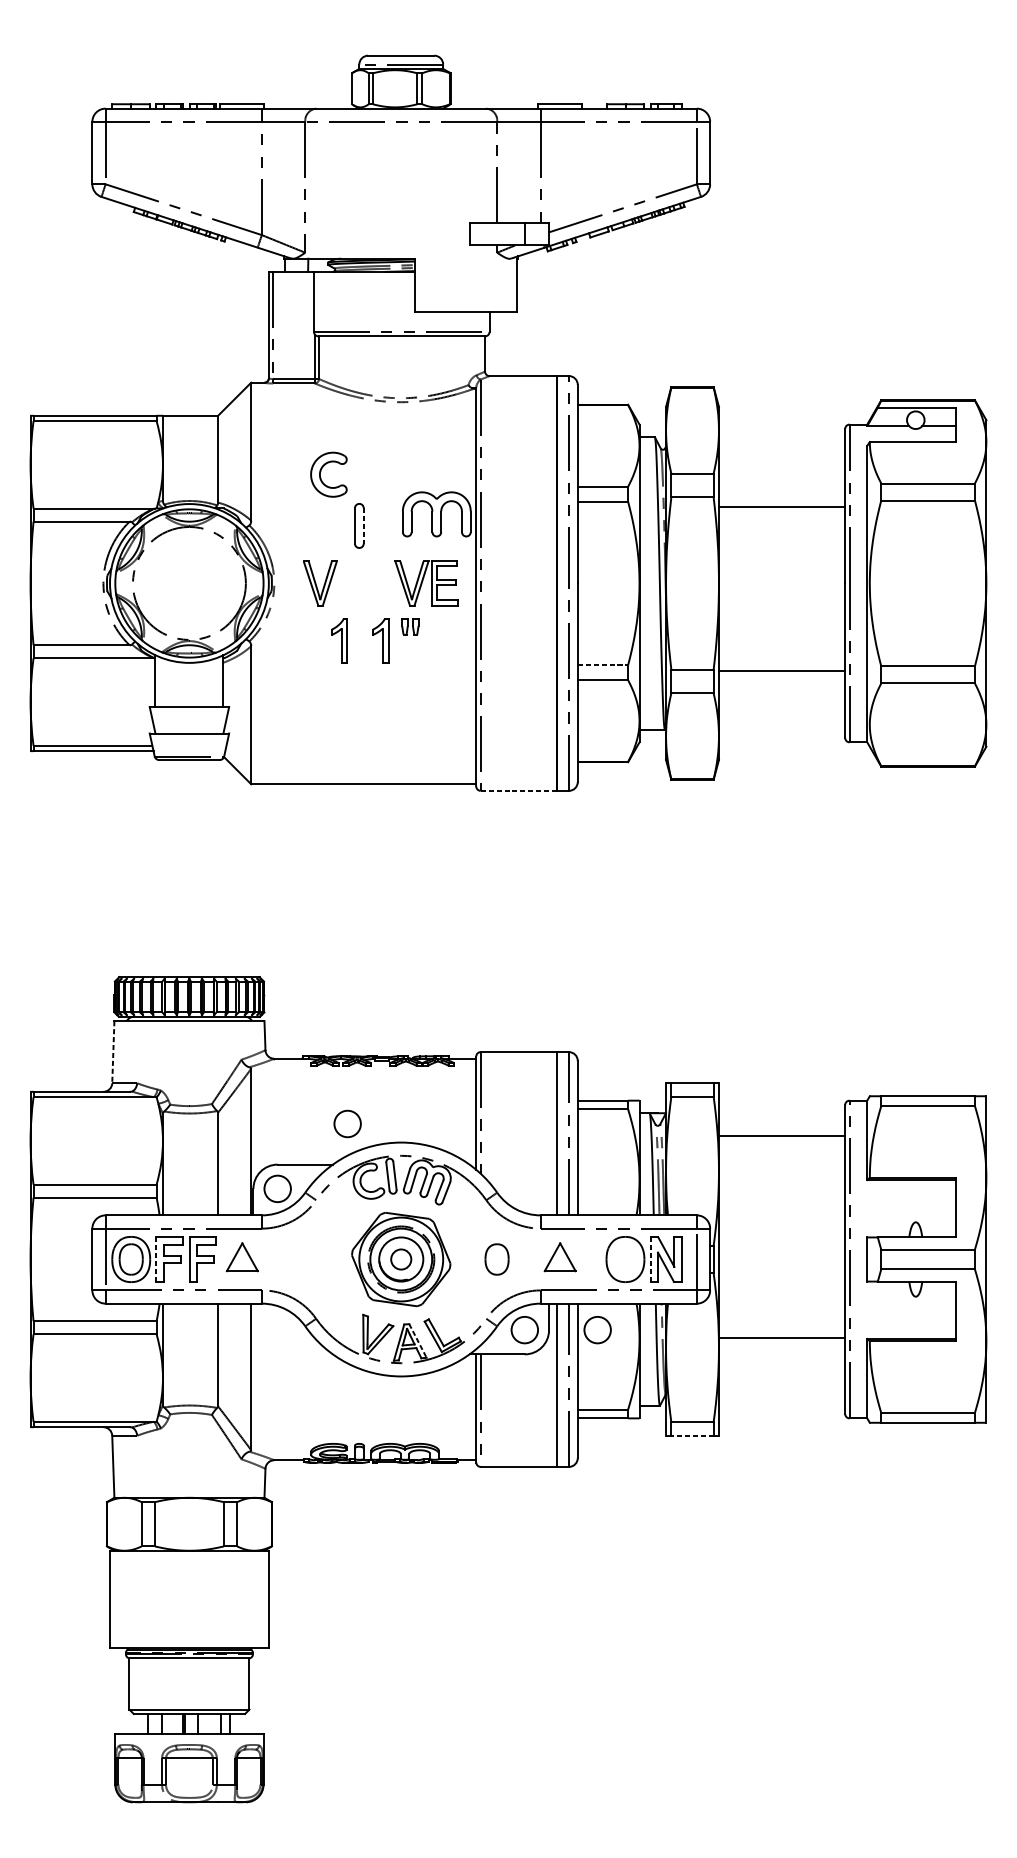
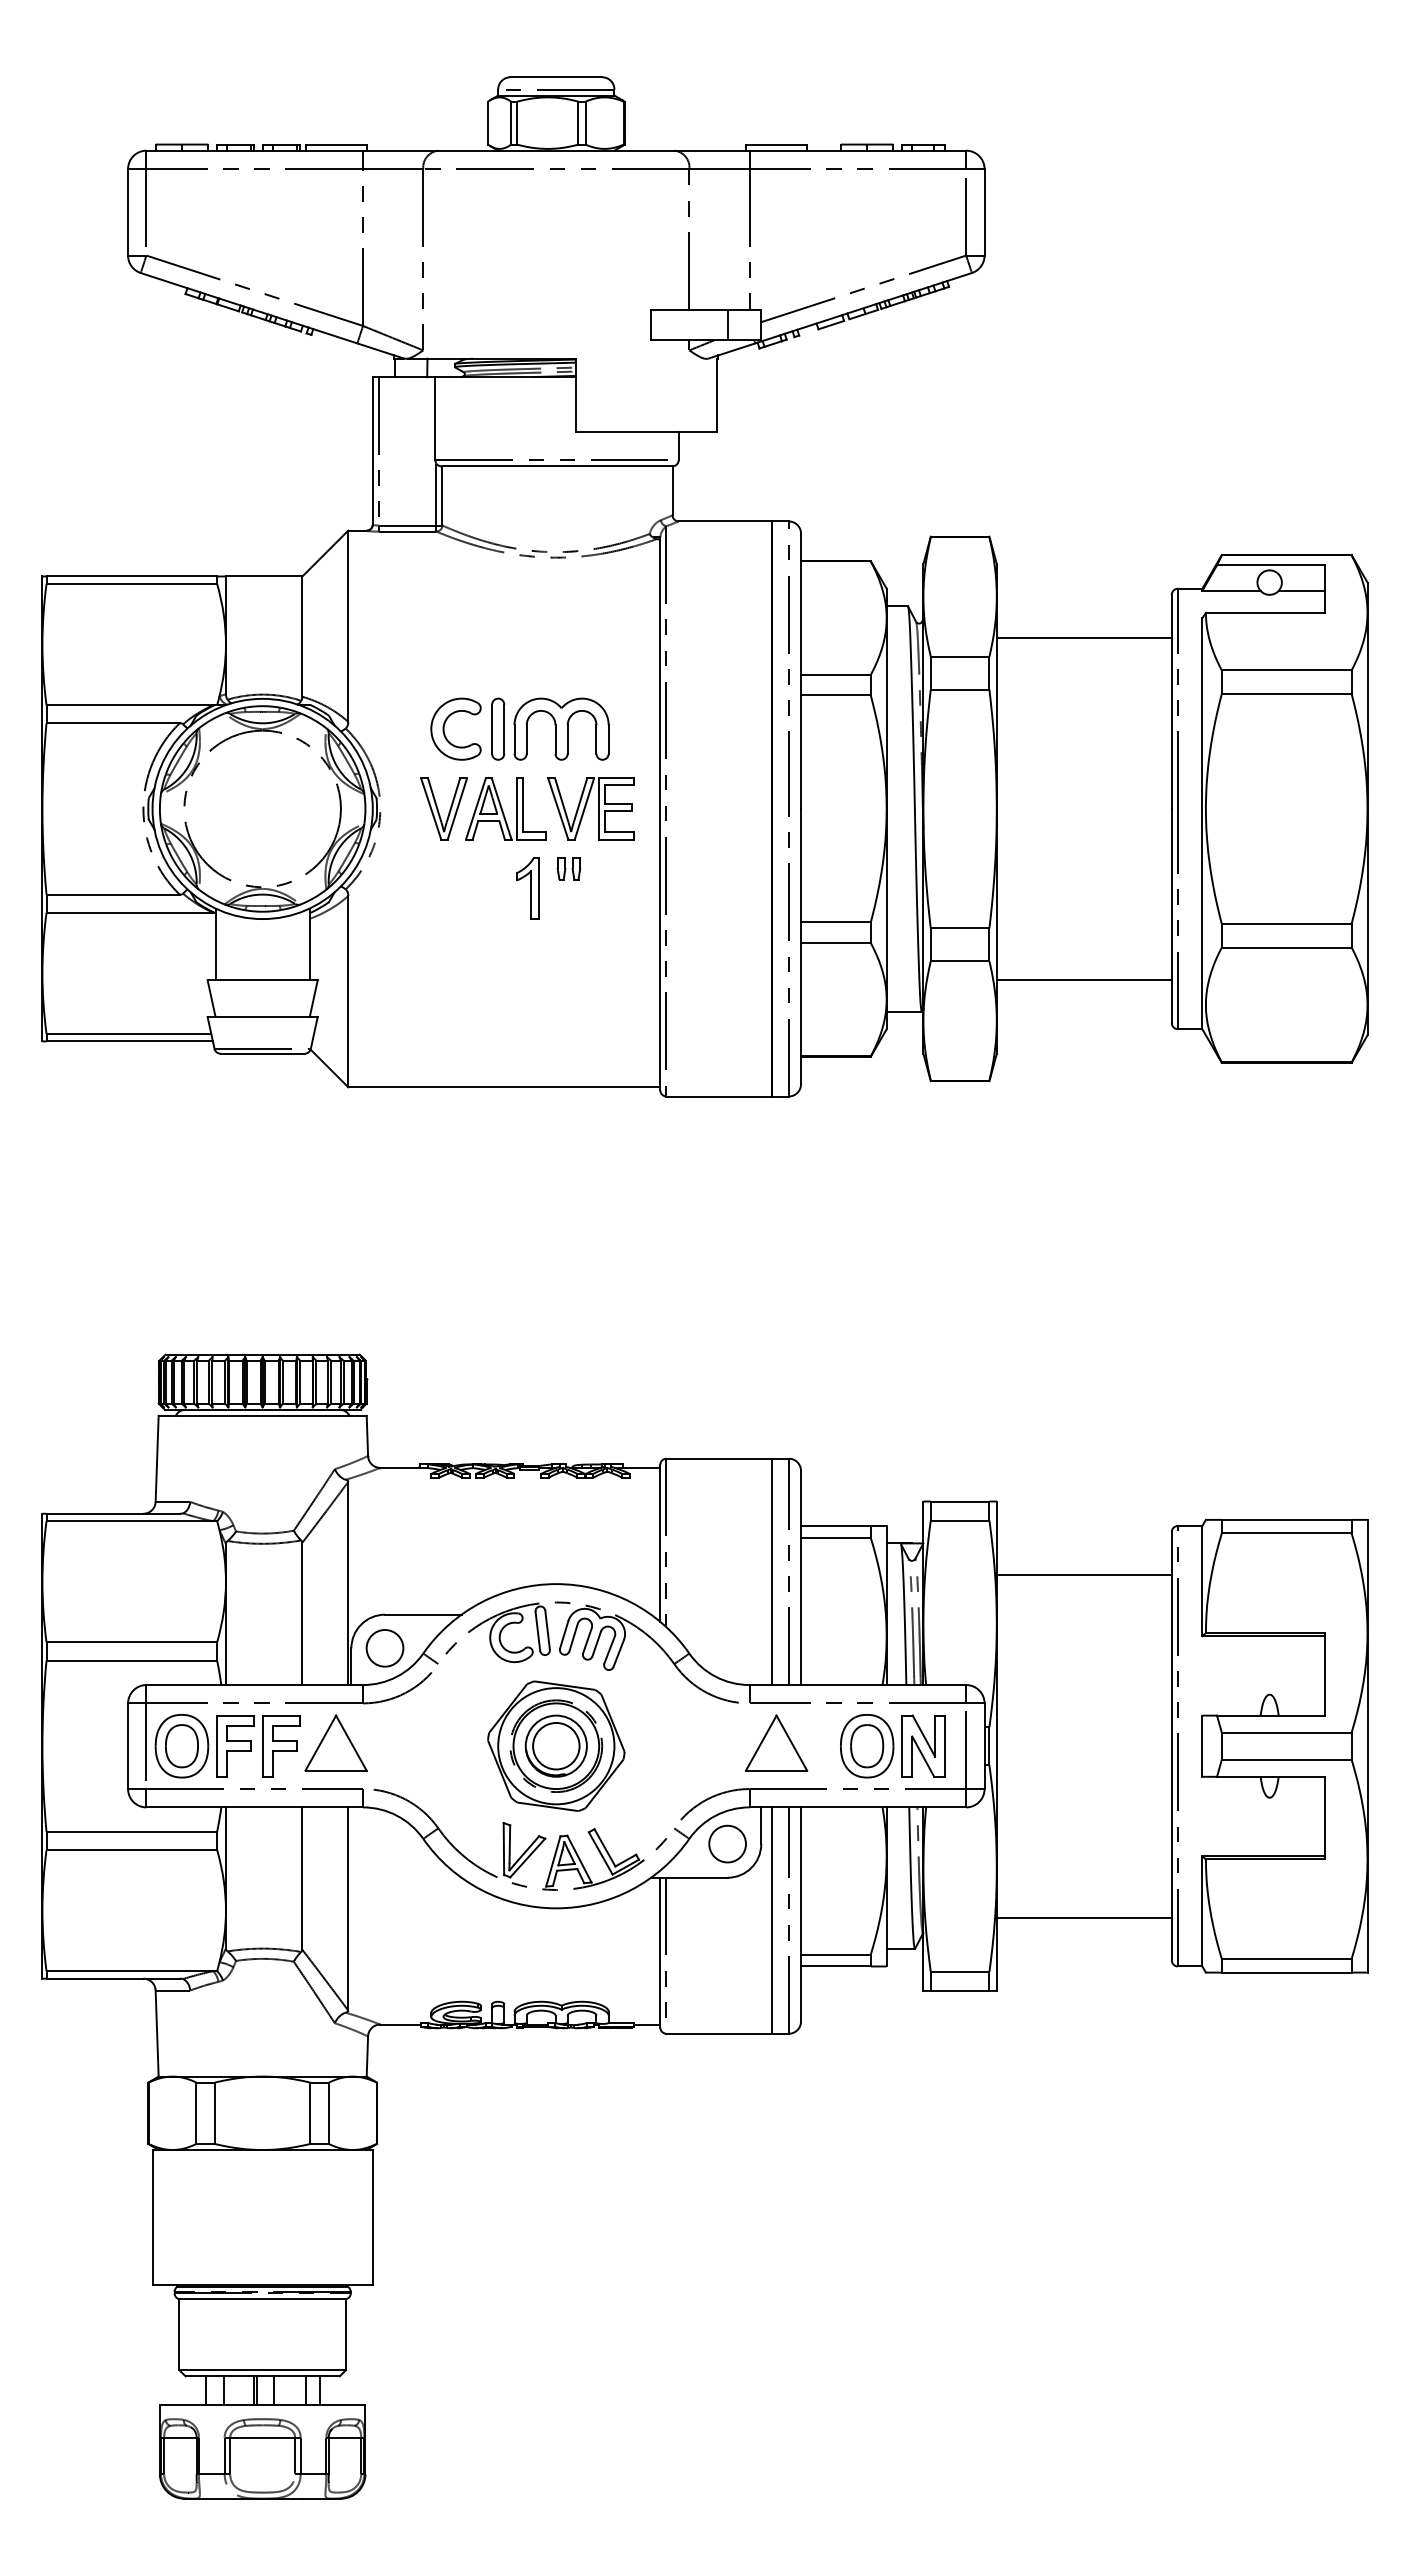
part: (321, 471) -> (445, 724), moved
line: (781, 506) -> (1083, 637), moved
part: (436, 513) -> (561, 728), moved
line: (363, 526) -> (504, 729), dashed -> solid
part: (364, 583) -> (505, 808), added
part: (339, 640) -> (470, 888), removed
line: (602, 665) -> (835, 922), dashed -> solid
line: (781, 671) -> (1083, 980), moved
line: (518, 790) -> (719, 1096), dashed -> solid
line: (113, 1052) -> (157, 1459), dashed -> solid
circle: (347, 1124) -> (481, 1558), removed
part: (241, 1256) -> (335, 1742), size x1.43
part: (560, 1256) -> (776, 1742), size x1.43
circle: (401, 1258) -> (556, 1745), size x1.67
line: (156, 1259) -> (216, 1746), dashed -> solid
part: (497, 1259) -> (867, 1746), moved
line: (650, 1259) -> (902, 1746), dashed -> solid
circle: (597, 1329) -> (828, 1843), removed
line: (781, 1337) -> (1083, 1917), moved
line: (417, 1341) -> (579, 1859), dashed -> solid
line: (692, 1435) -> (959, 1990), dashed -> solid

